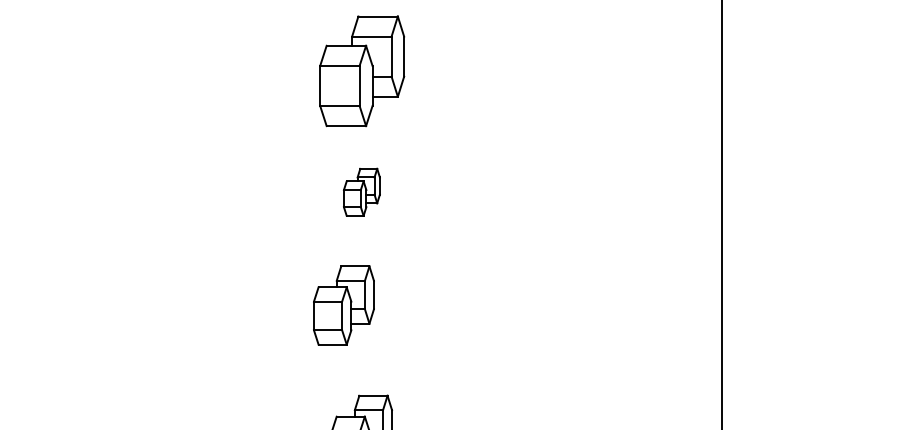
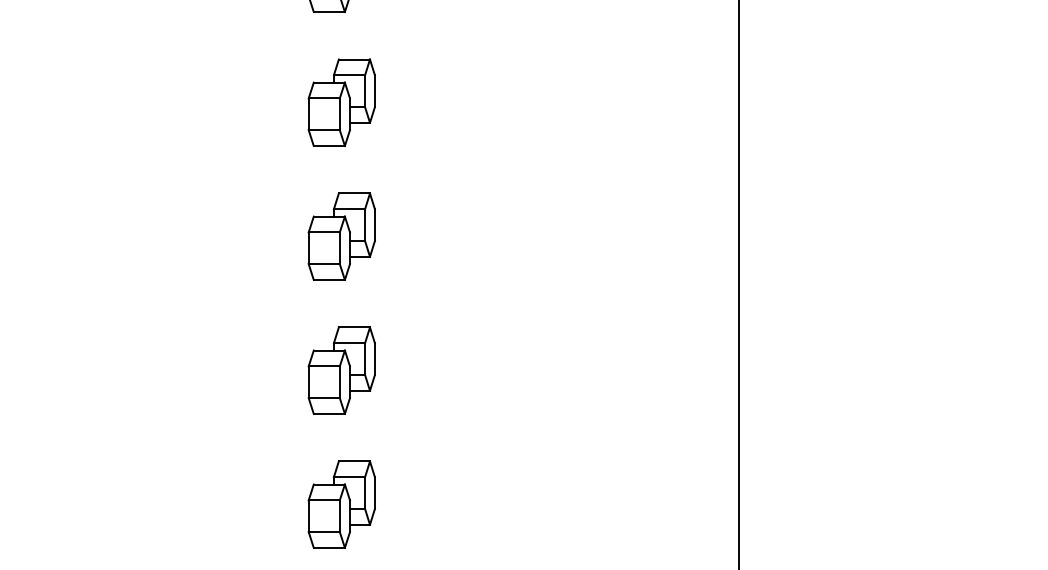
part: (361, 70) -> (341, 102), size x0.71
part: (361, 192) -> (341, 236), size x1.67
part: (343, 305) -> (341, 370), moved

